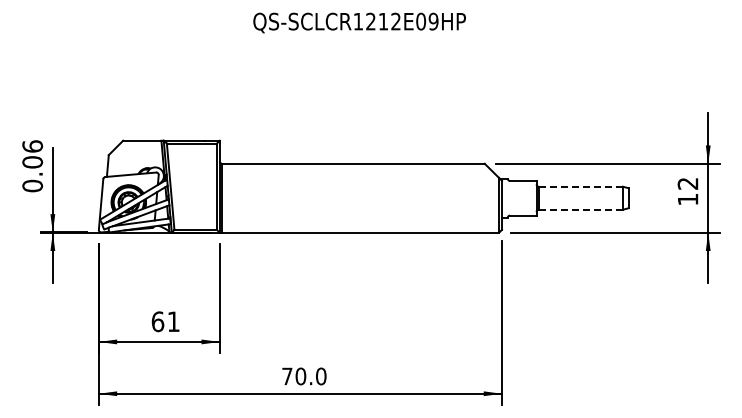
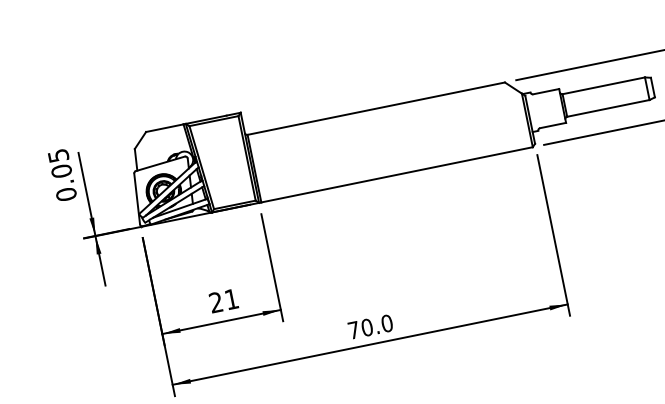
text: (32, 146) -> (58, 155), 0.06 -> 0.05
line: (581, 186) -> (604, 85), dashed -> solid
line: (580, 209) -> (607, 108), dashed -> solid
text: (157, 321) -> (215, 302), 61 -> 21

